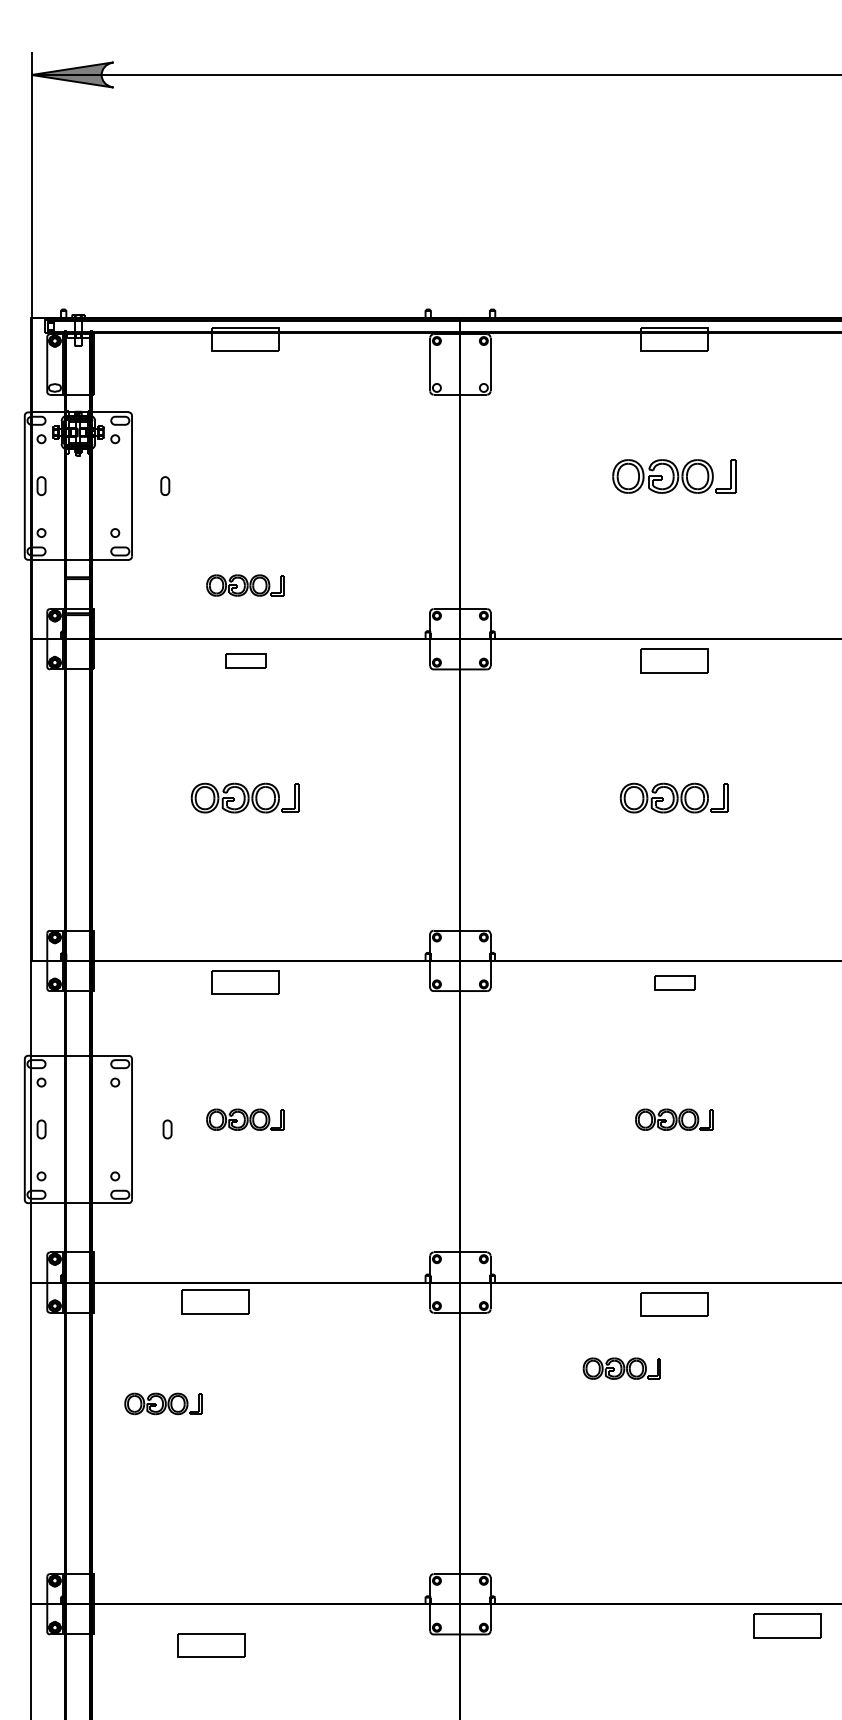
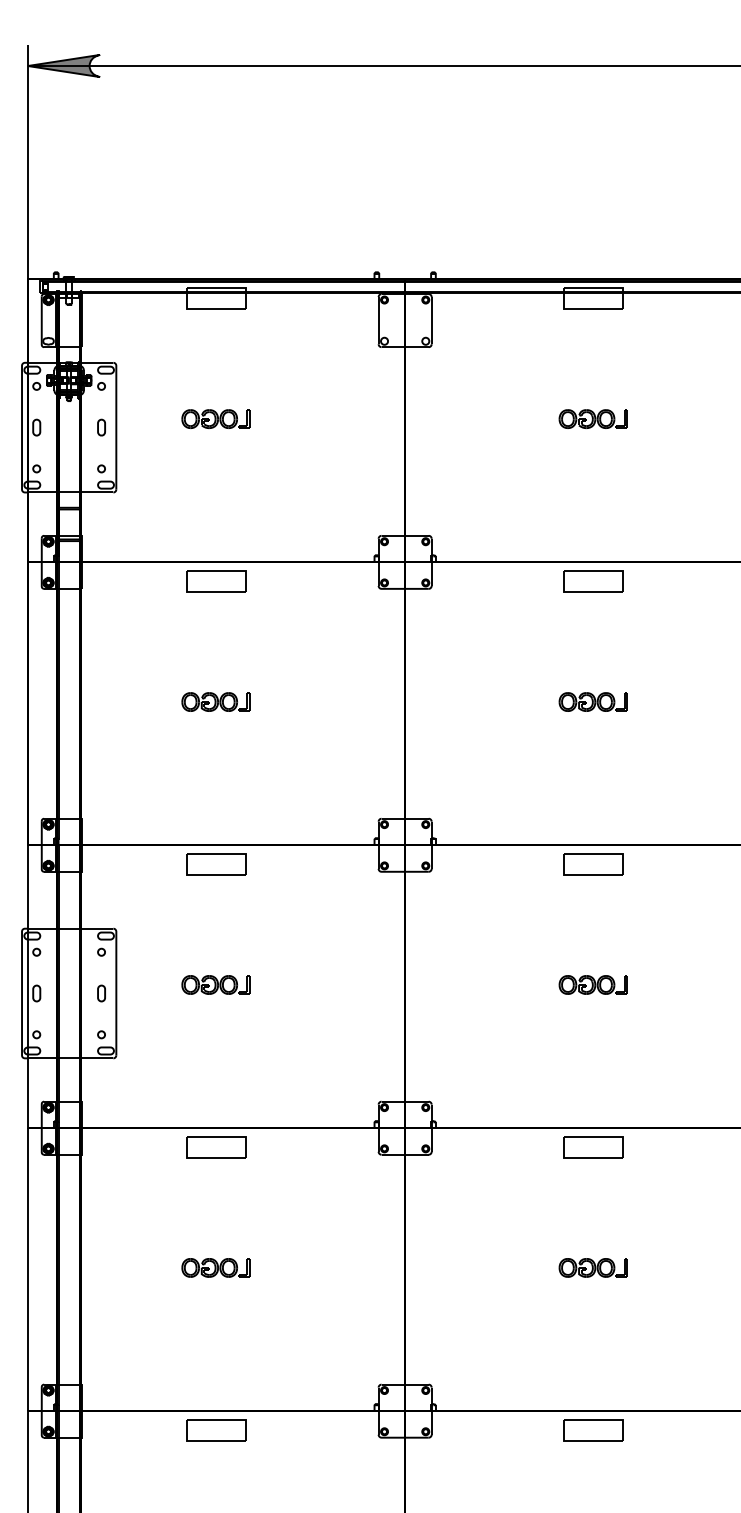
part: (673, 475) -> (592, 418), size x0.62
part: (165, 485) -> (101, 427), moved
part: (244, 584) -> (215, 418), moved
part: (245, 661) -> (216, 581), size x1.67
part: (244, 797) -> (215, 701), size x0.71
part: (673, 797) -> (592, 701), size x0.71
part: (674, 982) -> (593, 864), size x1.67
part: (167, 1129) -> (101, 993), moved
part: (215, 1302) -> (216, 1147), moved
part: (621, 1368) -> (592, 1267), moved
part: (162, 1403) -> (215, 1267), moved
part: (787, 1626) -> (593, 1430), moved
part: (211, 1645) -> (216, 1430), moved

